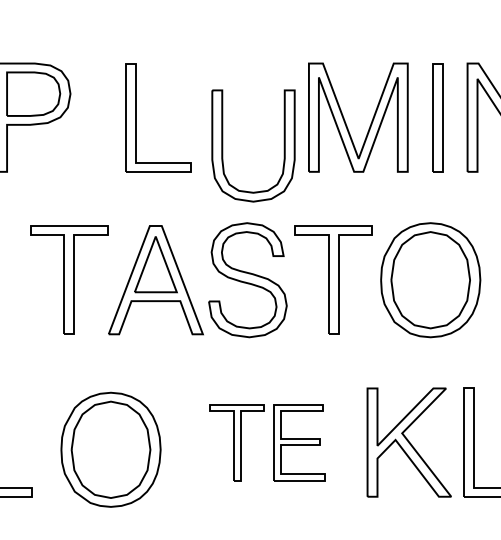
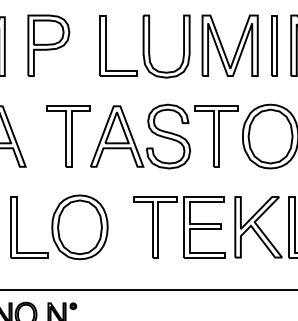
part: (222, 145) -> (149, 46), moved
part: (267, 442) -> (179, 227), size x1.43
part: (110, 450) -> (79, 227), moved

